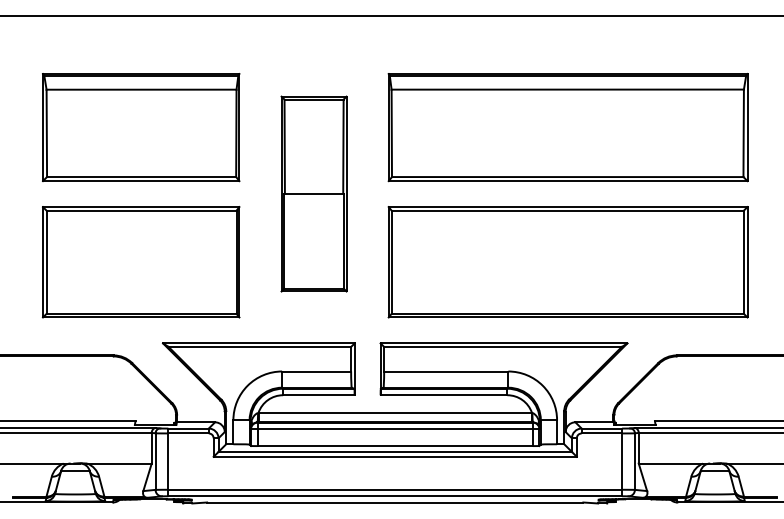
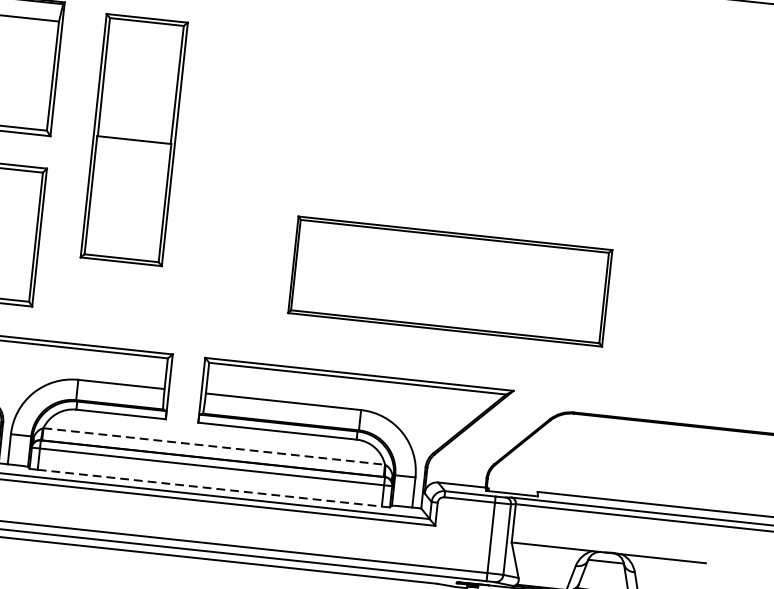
part: (567, 127) -> (467, 113), removed
part: (313, 193) -> (133, 139), moved
part: (567, 262) -> (449, 281), size x0.7
line: (395, 412) -> (214, 446), solid -> dashed
line: (395, 446) -> (210, 488), solid -> dashed

